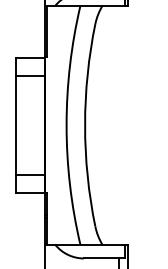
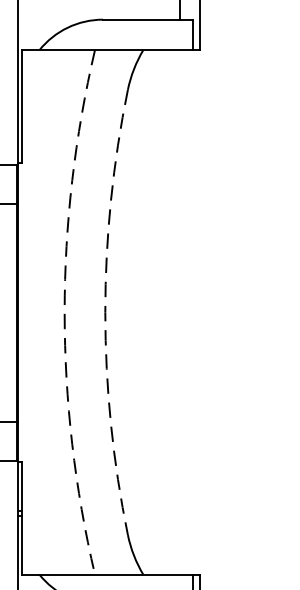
arc: (66, 125) -> (64, 312), solid -> dashed
arc: (85, 125) -> (106, 312), solid -> dashed

